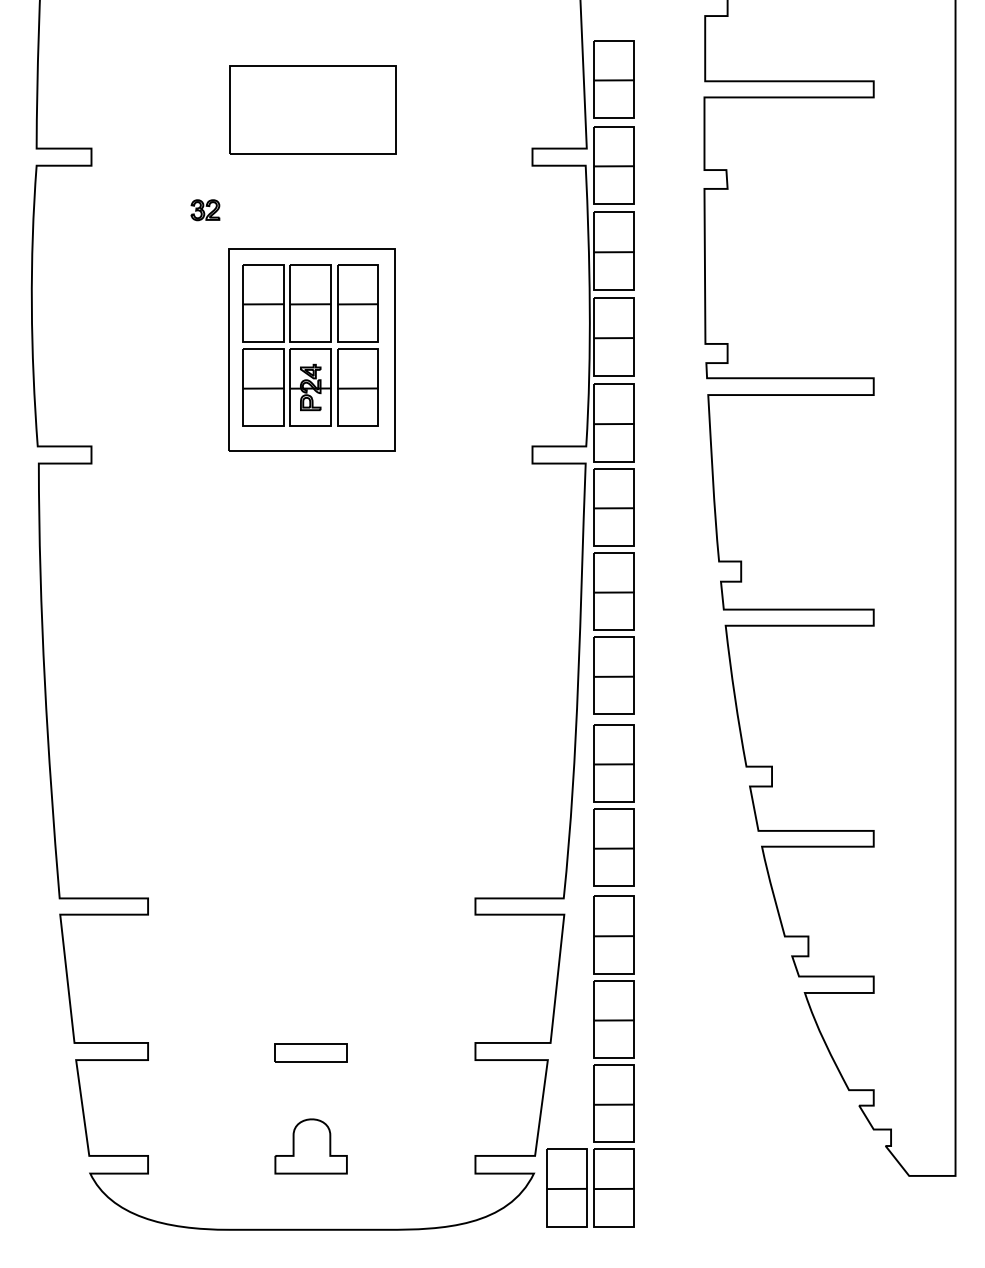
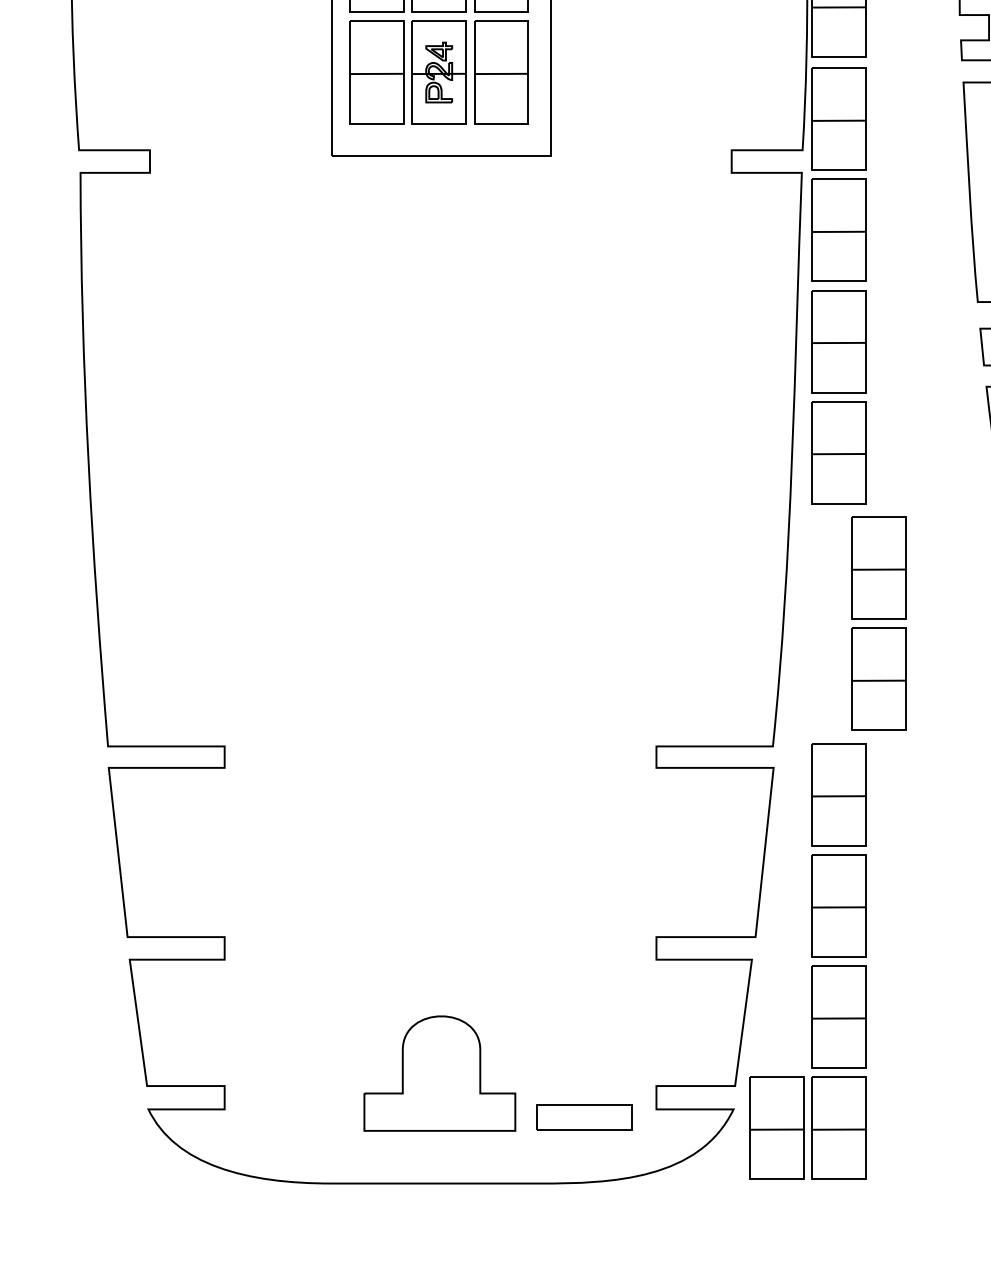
part: (613, 805) -> (878, 623), moved
part: (310, 1052) -> (583, 1117), moved
part: (310, 1146) -> (438, 1073), size x1.6

